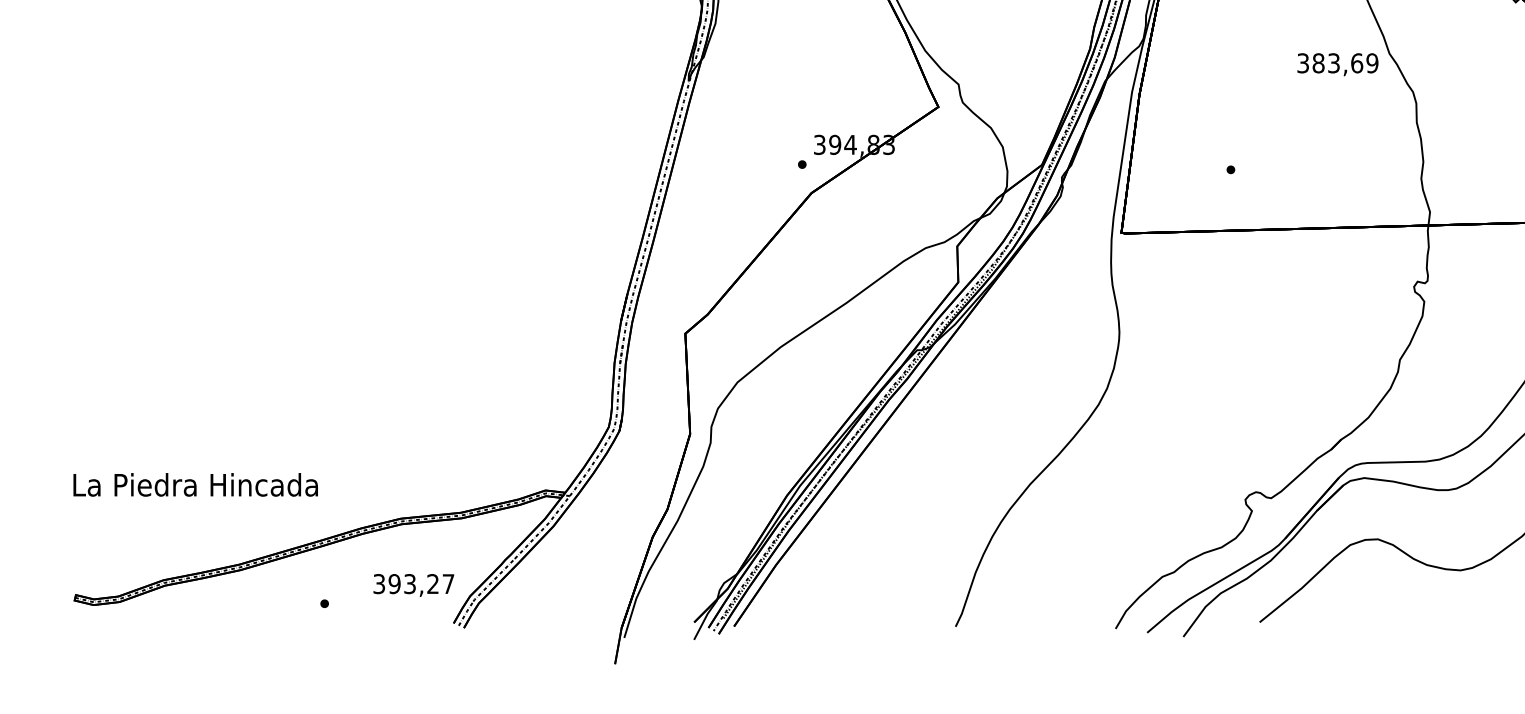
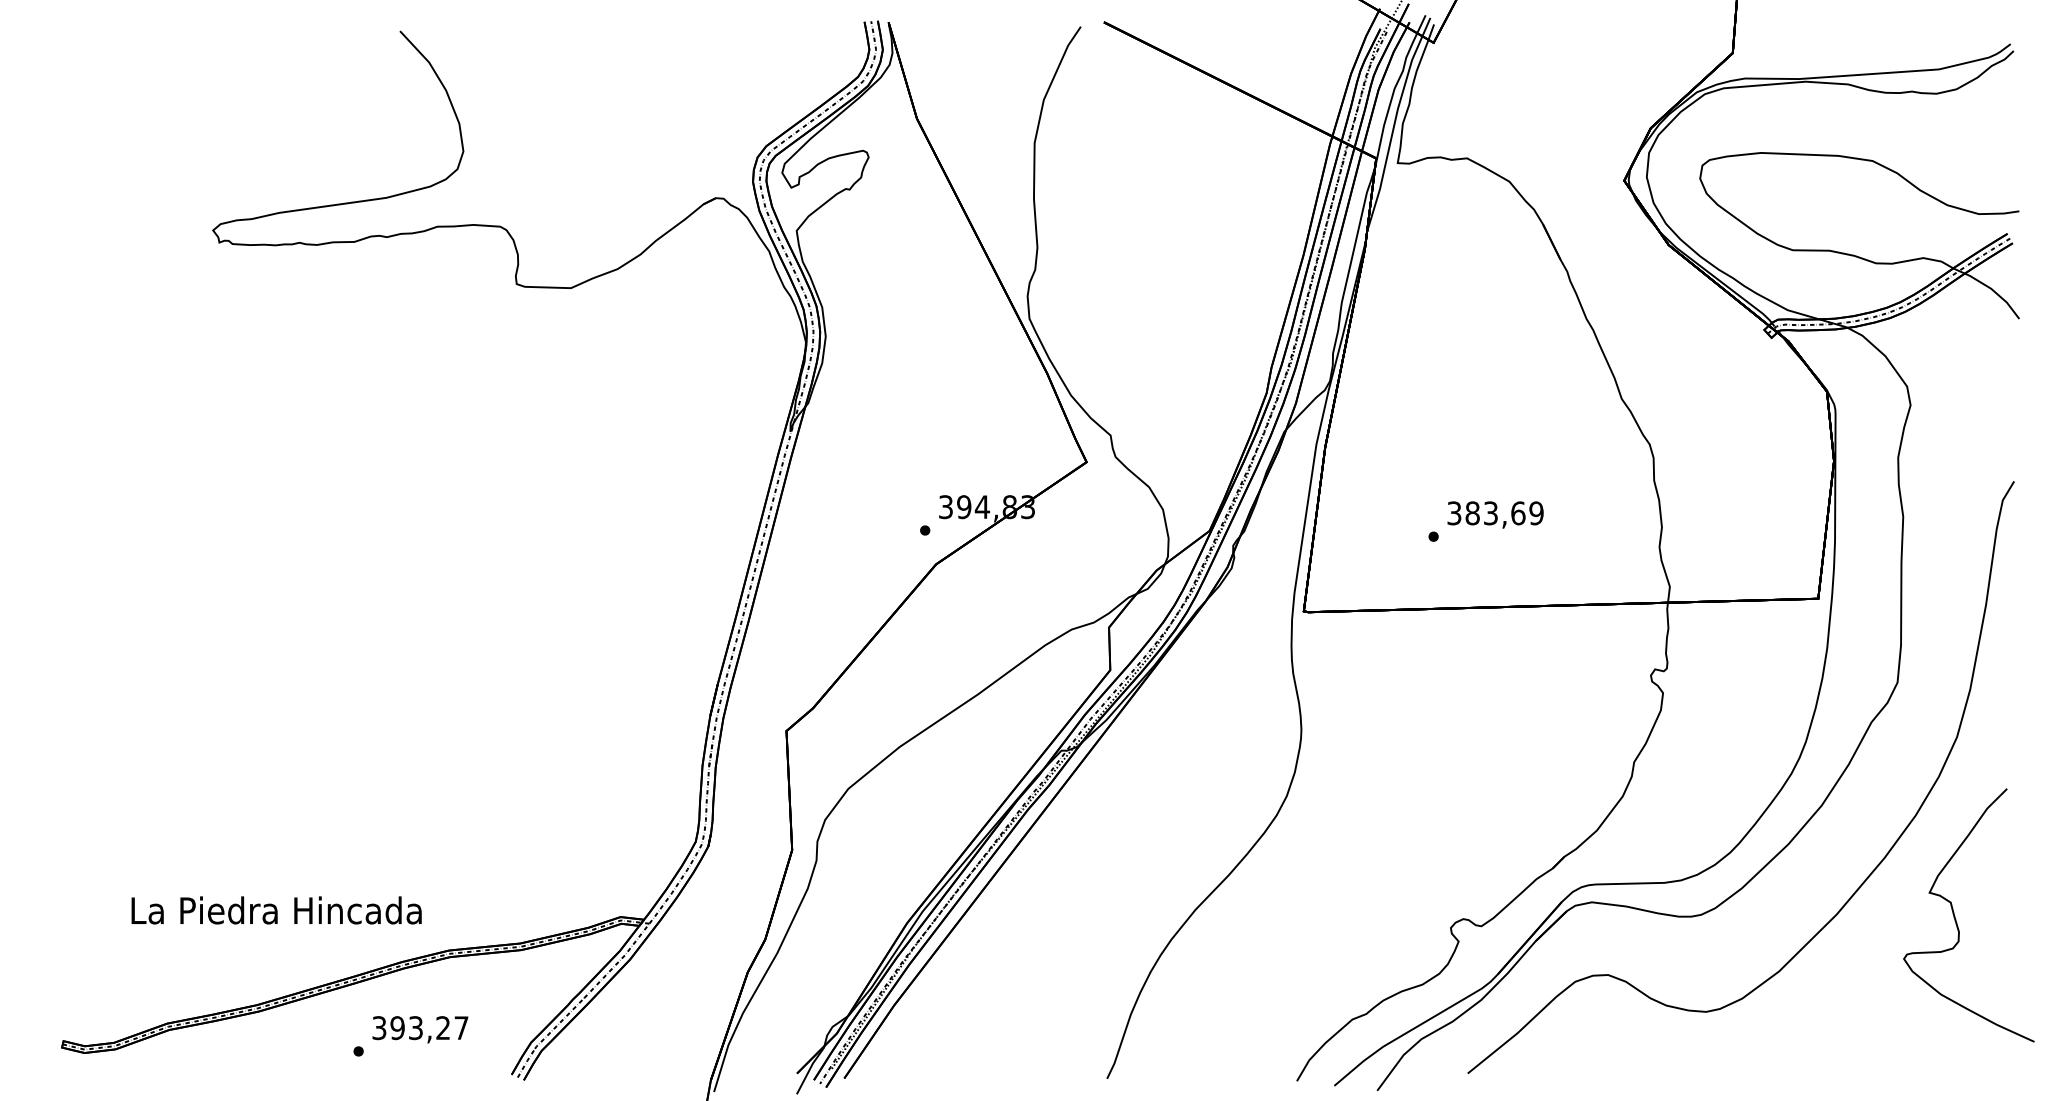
text: (1337, 64) -> (1495, 514), moved
text: (195, 484) -> (276, 910), moved
text: (413, 585) -> (420, 1029), moved

